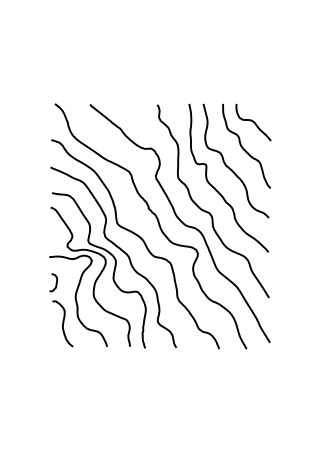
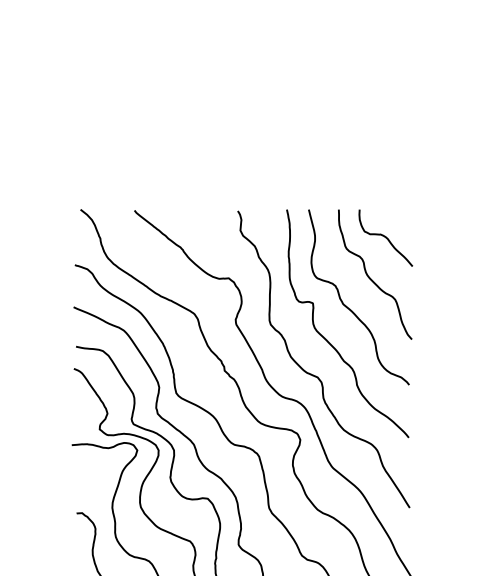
curve: (55, 283) -> (81, 485), removed

